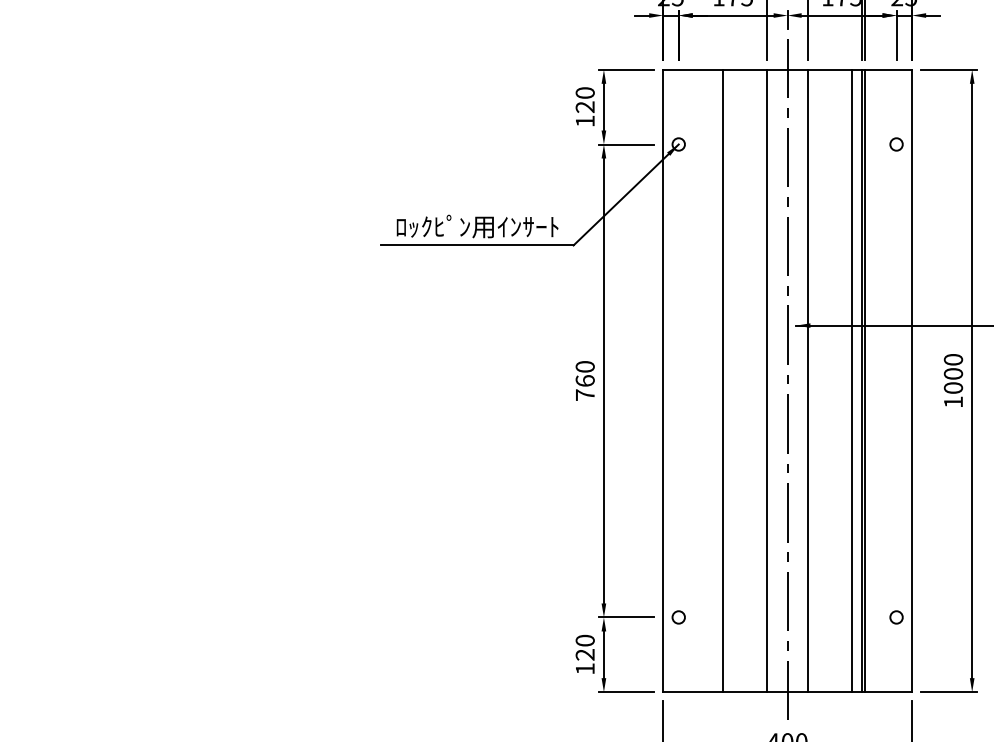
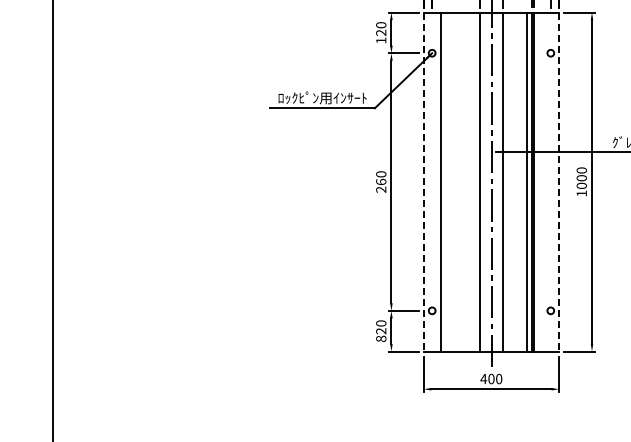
line: (723, 379) -> (441, 181), moved
line: (662, 381) -> (423, 182), solid -> dashed
line: (912, 381) -> (559, 182), solid -> dashed
text: (585, 394) -> (381, 189), 760 -> 260
text: (585, 668) -> (381, 338), 120 -> 820

